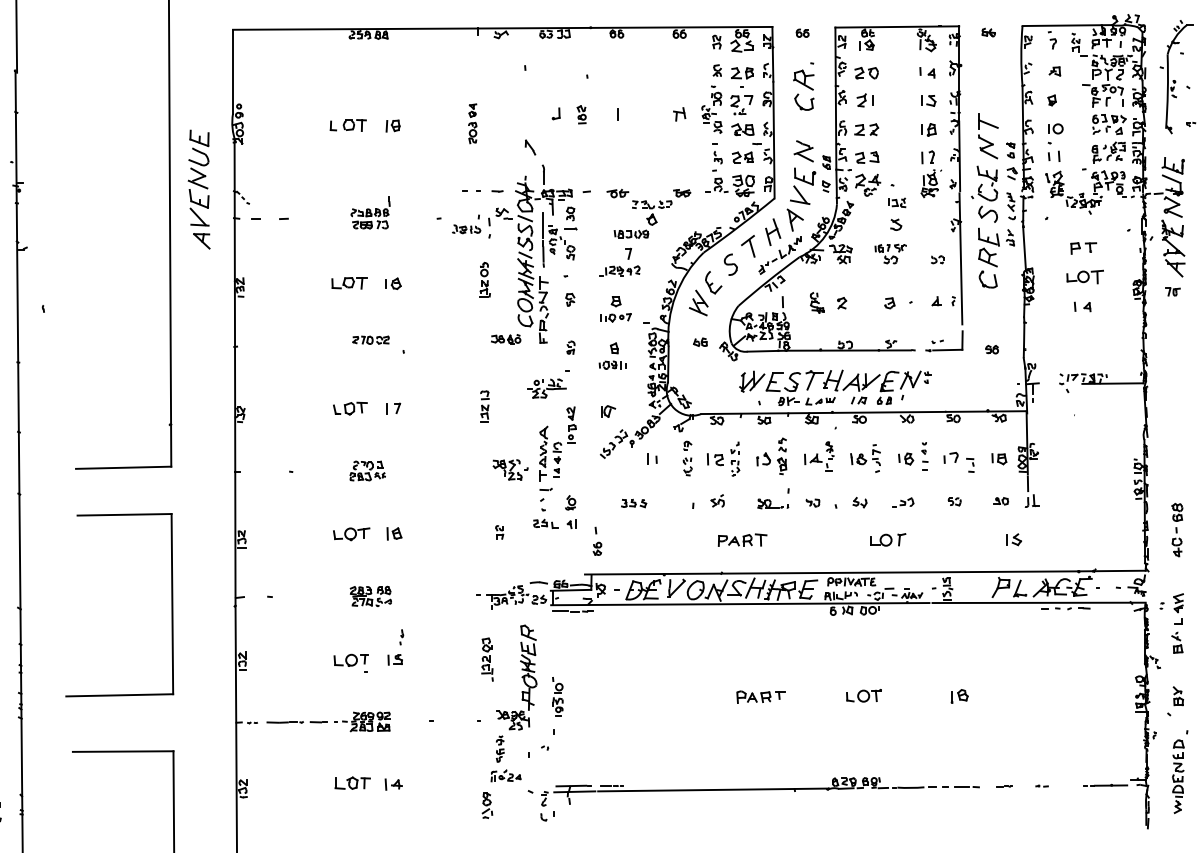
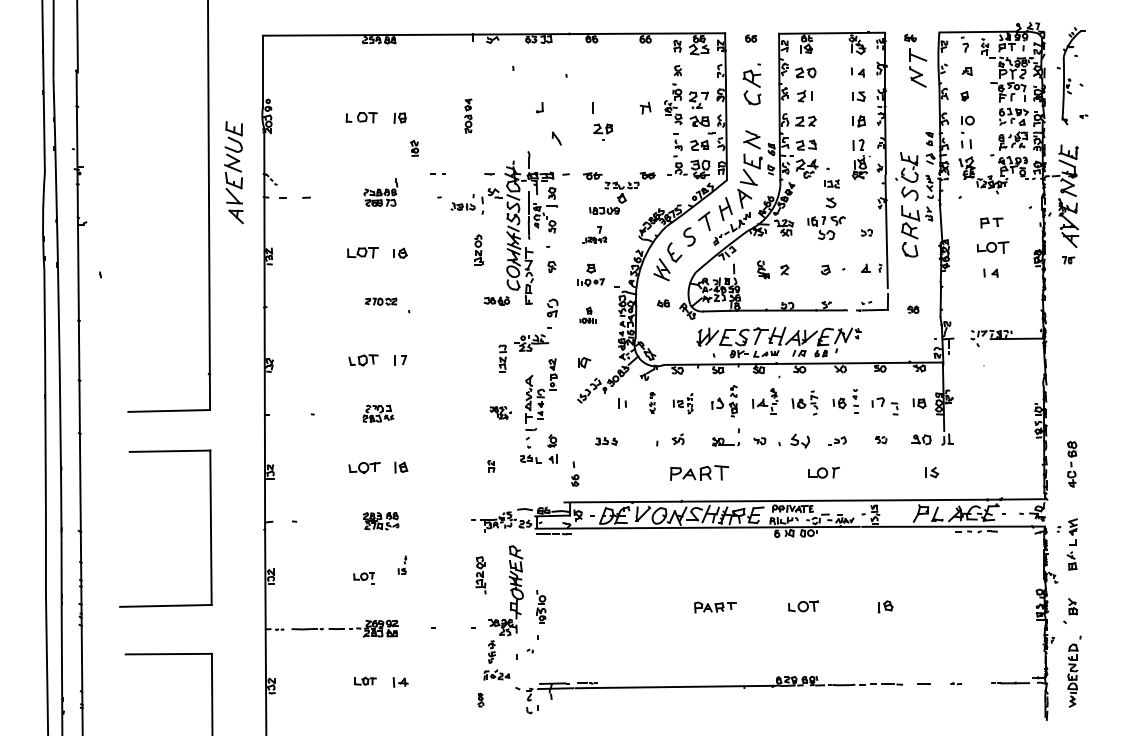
part: (742, 76) -> (603, 131), moved
part: (581, 114) -> (414, 148), moved
part: (988, 135) -> (918, 67), moved
part: (530, 147) -> (556, 138), moved
line: (468, 190) -> (435, 173), moved
part: (890, 253) -> (826, 227), size x1.4
part: (619, 261) -> (594, 234), size x0.7
part: (570, 347) -> (552, 307), size x1.6
part: (611, 356) -> (587, 315), size x0.7
part: (484, 406) -> (502, 358), moved
part: (687, 457) -> (652, 402), size x0.7
part: (722, 459) -> (682, 403), size x0.7
part: (510, 469) -> (500, 412), size x0.7
part: (1000, 501) -> (920, 439), size x1.6
part: (859, 502) -> (799, 440), size x1.6
part: (742, 539) -> (699, 472), size x1.4
part: (395, 646) -> (402, 564), size x0.6
part: (350, 663) -> (363, 578), size x0.7
part: (352, 783) -> (365, 681), size x0.7
part: (486, 804) -> (480, 699), size x0.6

